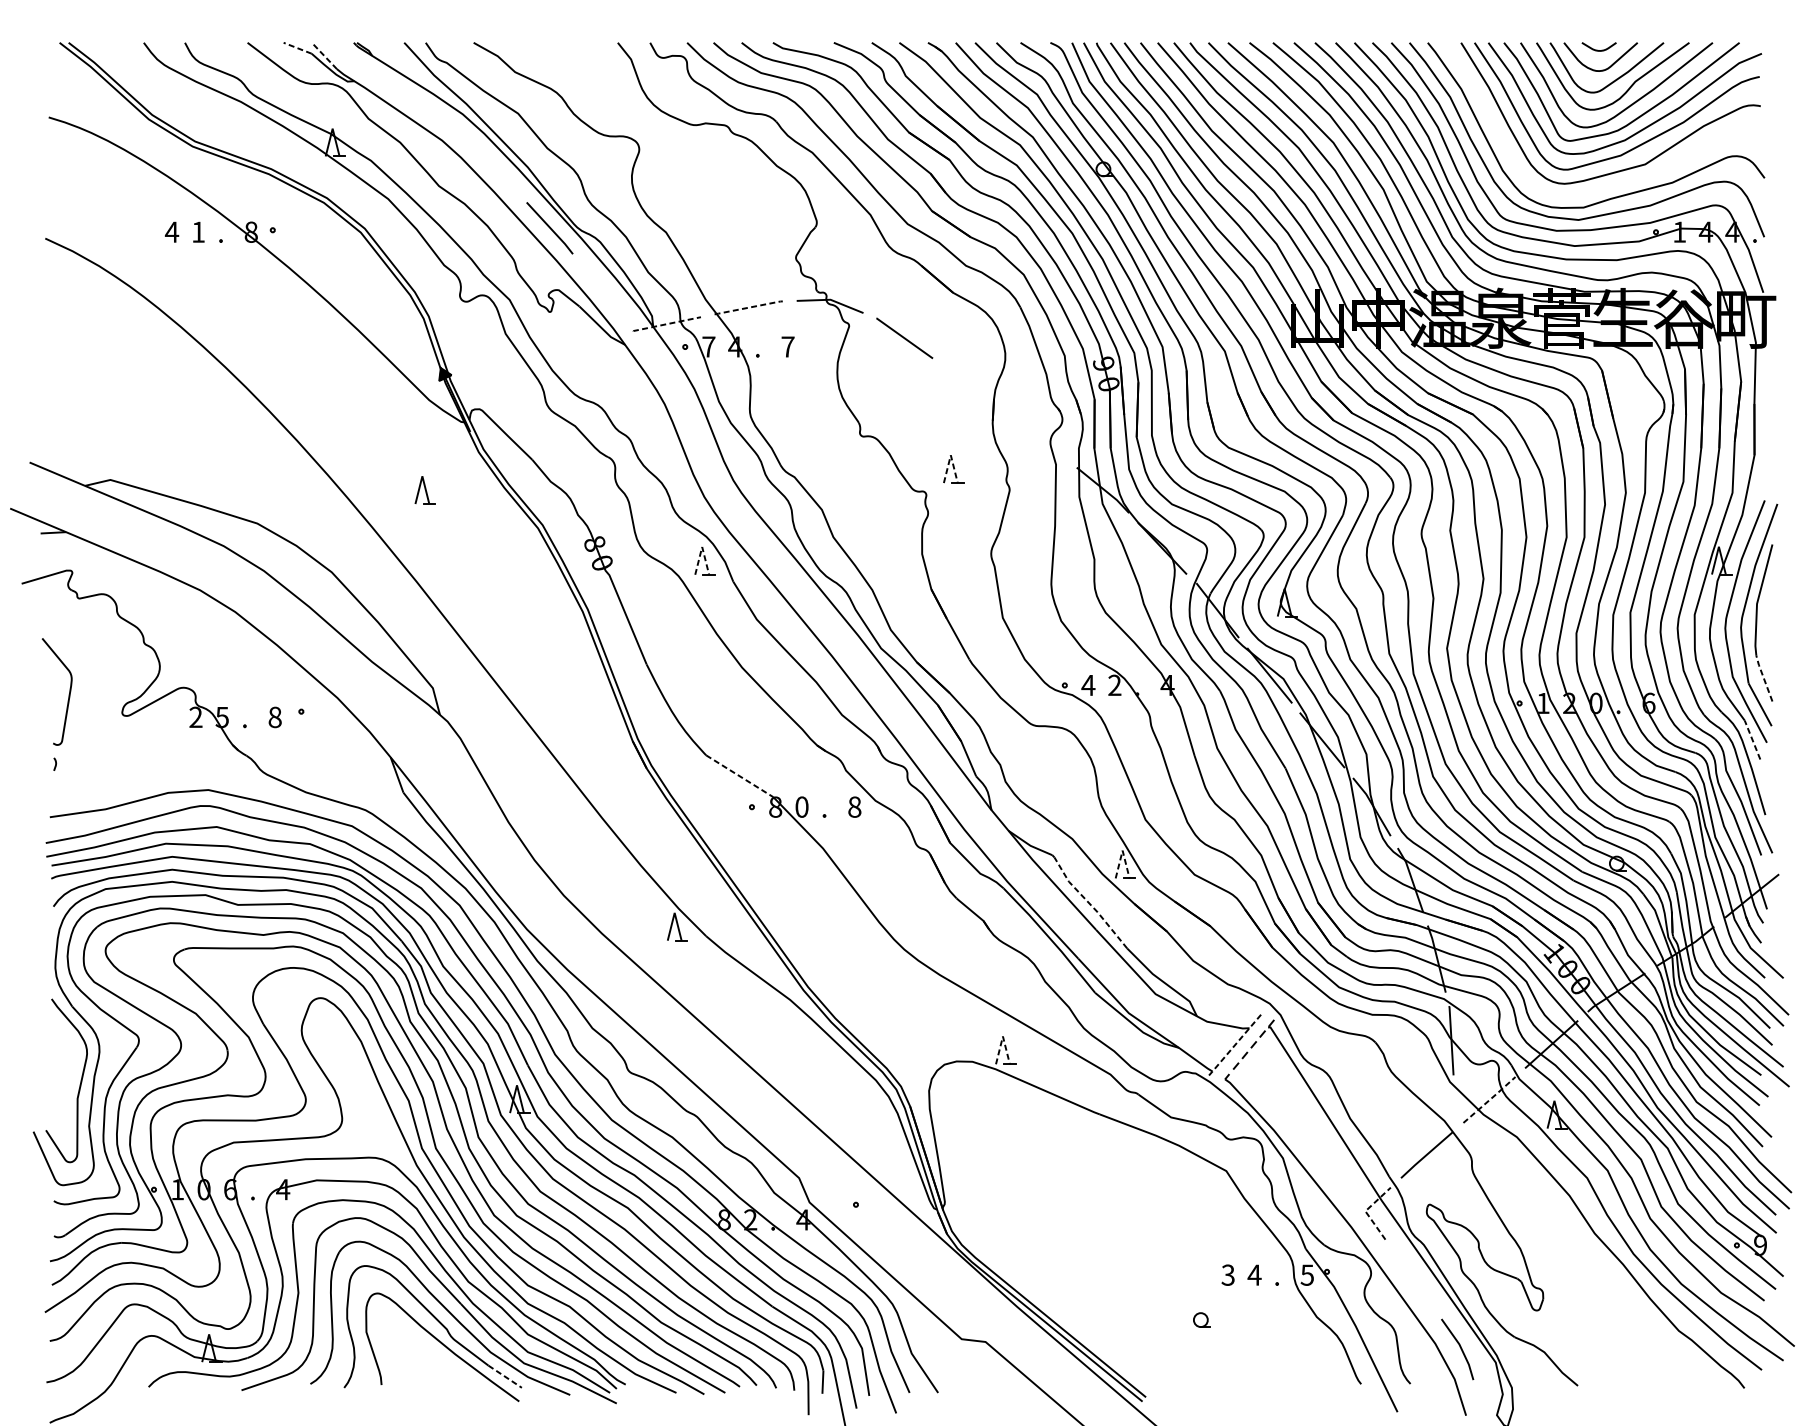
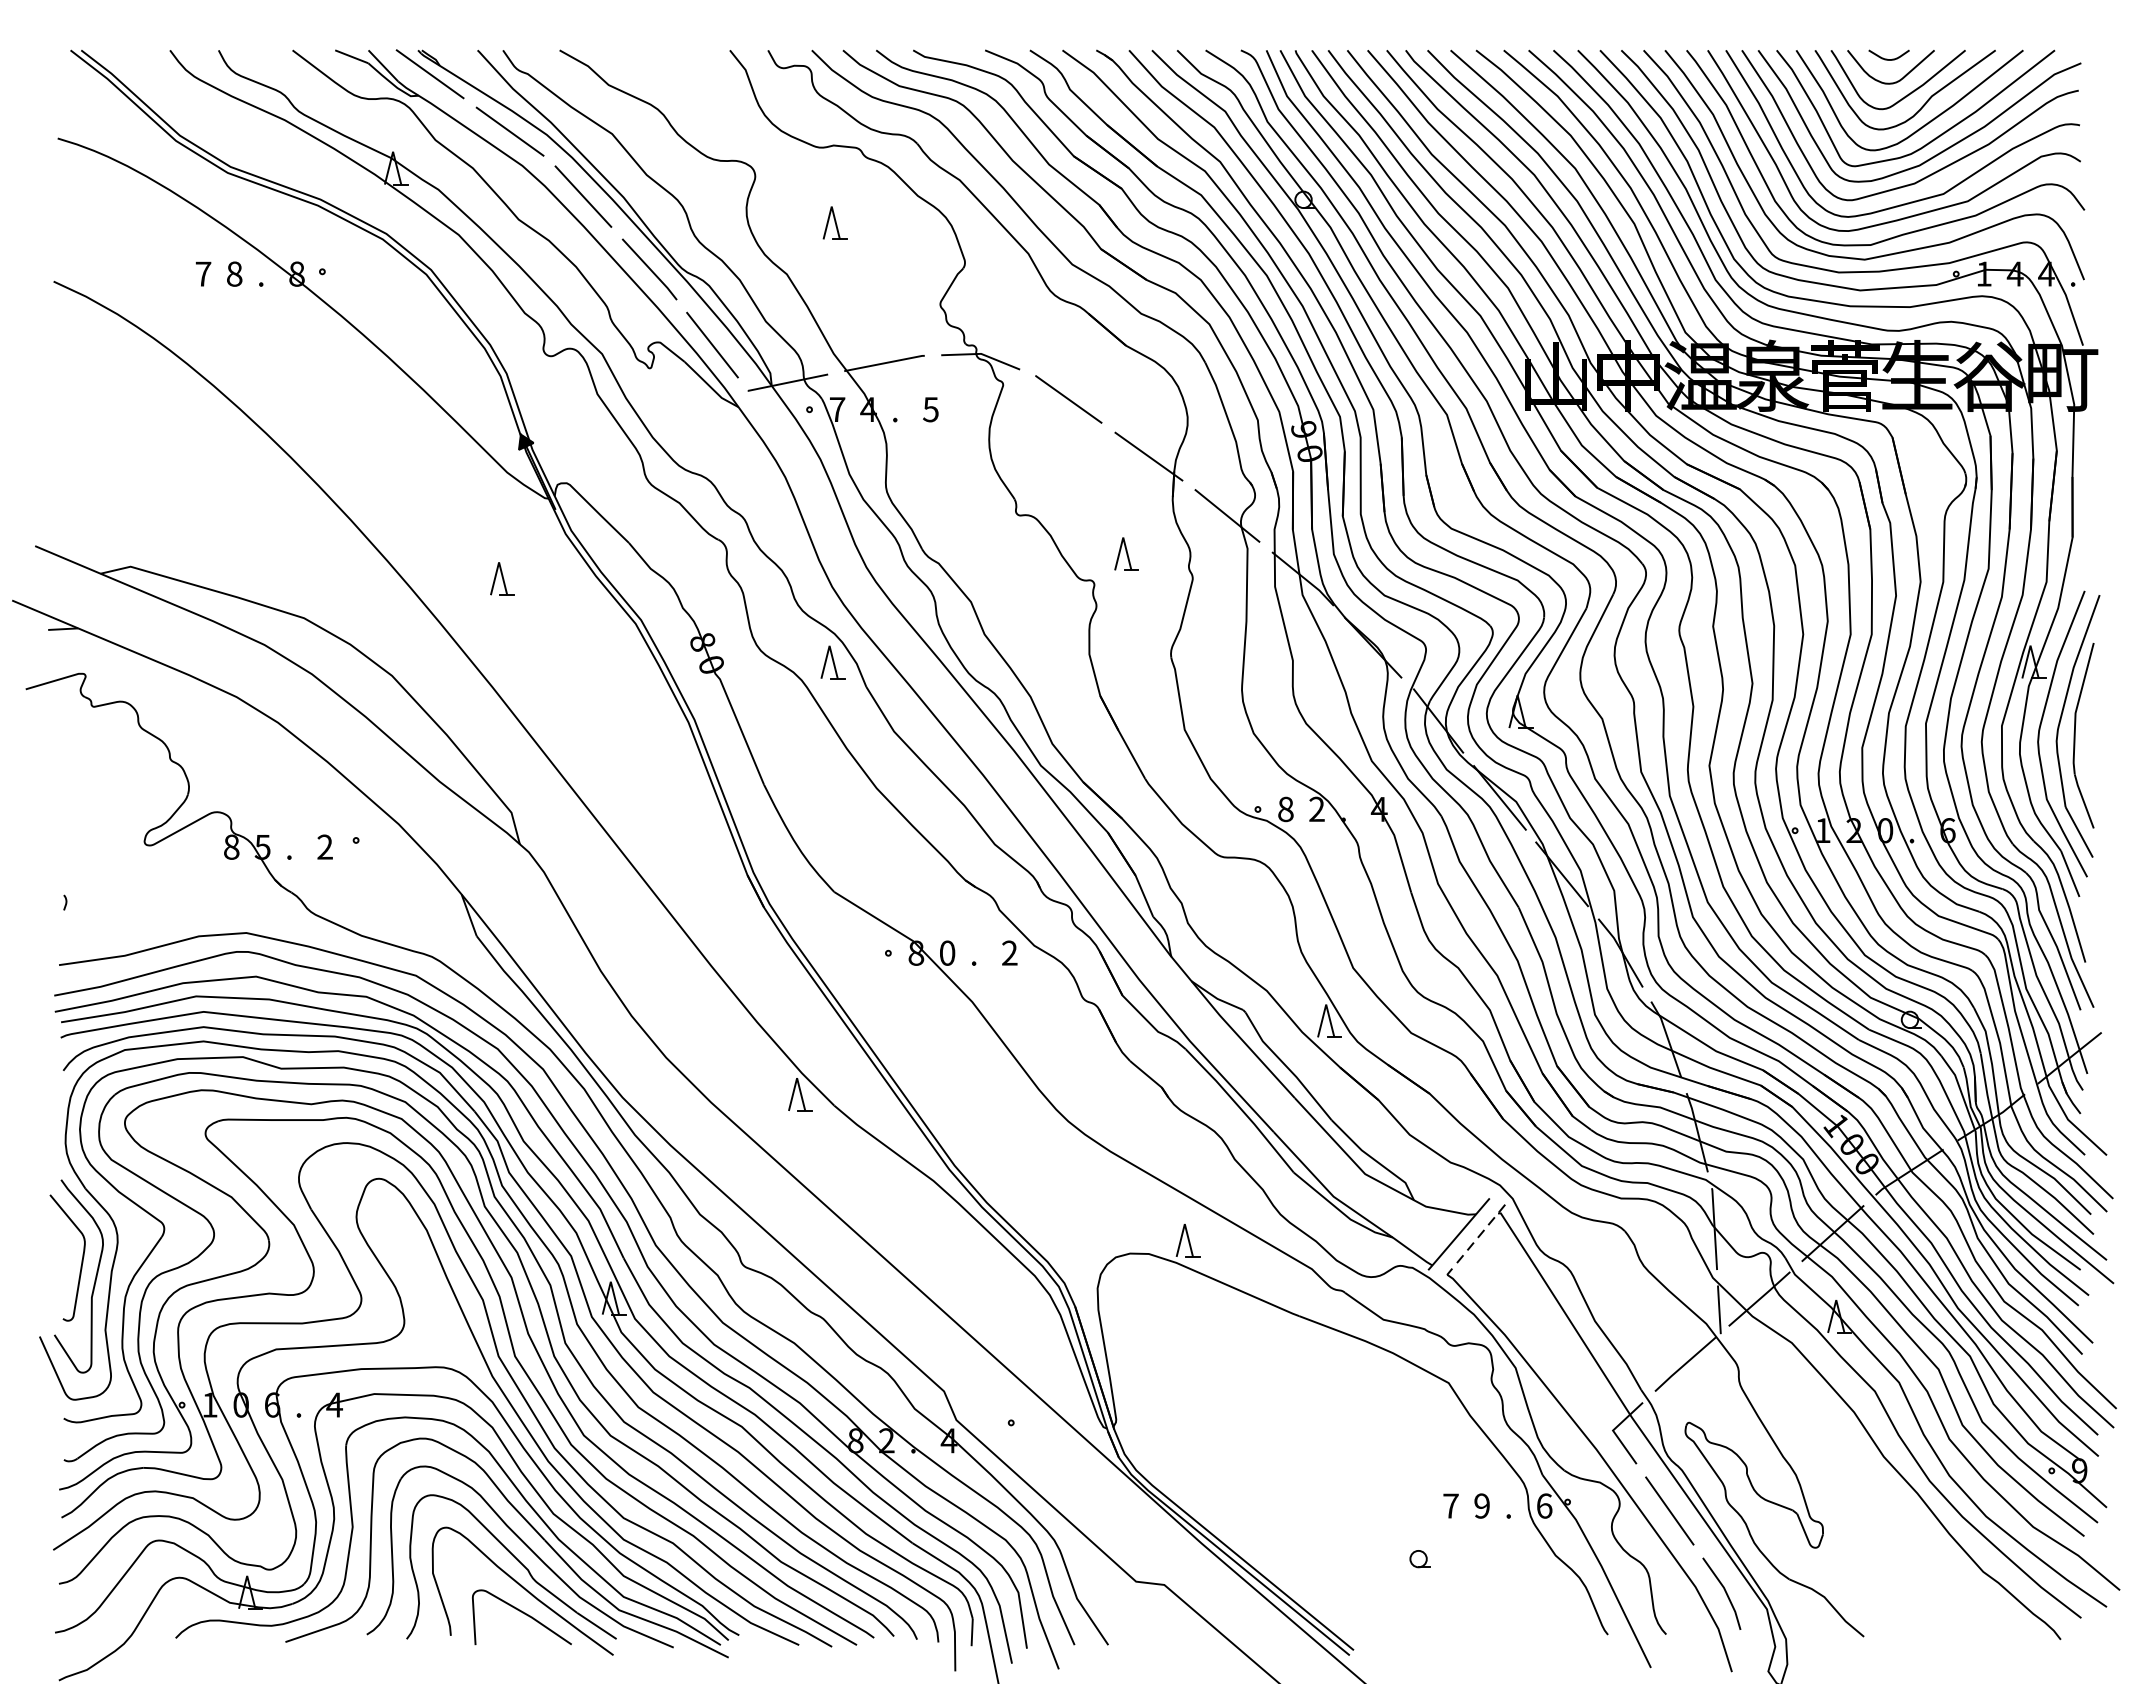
line: (297, 47) -> (351, 56), dashed -> solid
line: (324, 55) -> (383, 65), dashed -> solid
line: (363, 63) -> (429, 74), added
line: (431, 111) -> (509, 131), added
line: (493, 166) -> (583, 196), added
curve: (1617, 182) -> (1910, 215), added
part: (706, 188) -> (834, 222), added
text: (172, 231) -> (203, 273), 4 -> 7
text: (198, 231) -> (234, 273), 1 -> 8
line: (603, 291) -> (712, 344), added
line: (748, 307) -> (884, 363), dashed -> solid
line: (666, 323) -> (787, 382), dashed -> solid
text: (787, 346) -> (930, 409), 7 -> 5
line: (972, 386) -> (1148, 456), added
line: (1039, 436) -> (1227, 515), added
line: (951, 455) -> (1123, 537), dashed -> solid
line: (702, 546) -> (829, 645), dashed -> solid
line: (1763, 677) -> (2083, 800), dashed -> solid
text: (1088, 685) -> (1285, 809), 4 -> 8
curve: (68, 693) -> (81, 1259), moved
text: (195, 716) -> (231, 846), 2 -> 8
text: (274, 716) -> (324, 846), 8 -> 2
line: (1752, 739) -> (2070, 873), dashed -> solid
line: (740, 776) -> (874, 916), dashed -> solid
text: (854, 806) -> (1009, 952), 8 -> 2
line: (1122, 850) -> (1326, 1004), dashed -> solid
line: (1089, 903) -> (1287, 1067), dashed -> solid
line: (1002, 1036) -> (1184, 1224), dashed -> solid
line: (1234, 1045) -> (1458, 1234), dashed -> solid
line: (1490, 1099) -> (1760, 1298), dashed -> solid
line: (1455, 1108) -> (1719, 1309), added
line: (1365, 1211) -> (1613, 1430), dashed -> solid
text: (1227, 1274) -> (1450, 1505), 3 -> 7
text: (1254, 1274) -> (1481, 1505), 4 -> 9
text: (1307, 1274) -> (1544, 1505), 5 -> 6
line: (1413, 1278) -> (1669, 1510), added
curve: (442, 1366) -> (522, 1613), added
line: (504, 1377) -> (596, 1626), dashed -> solid

